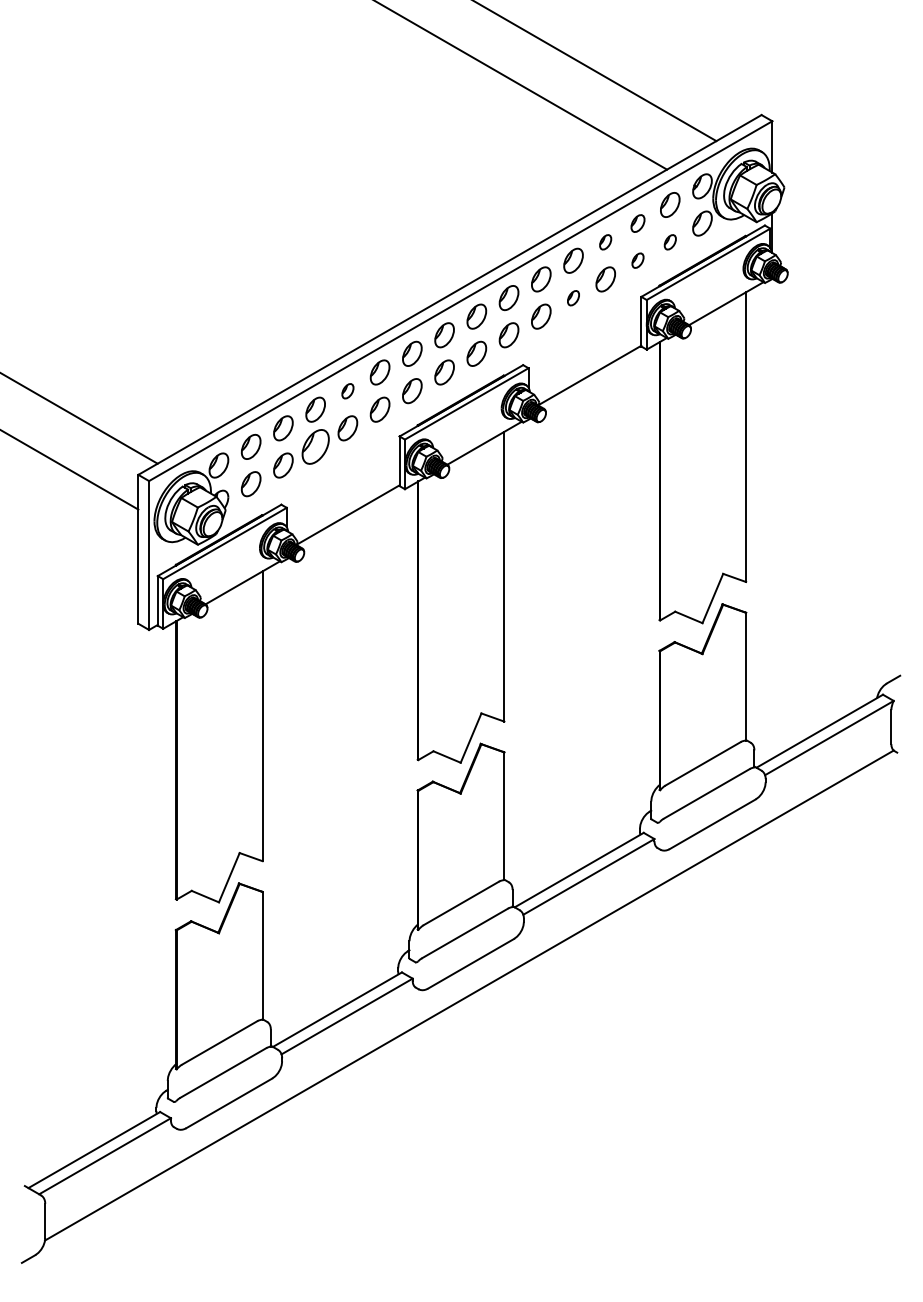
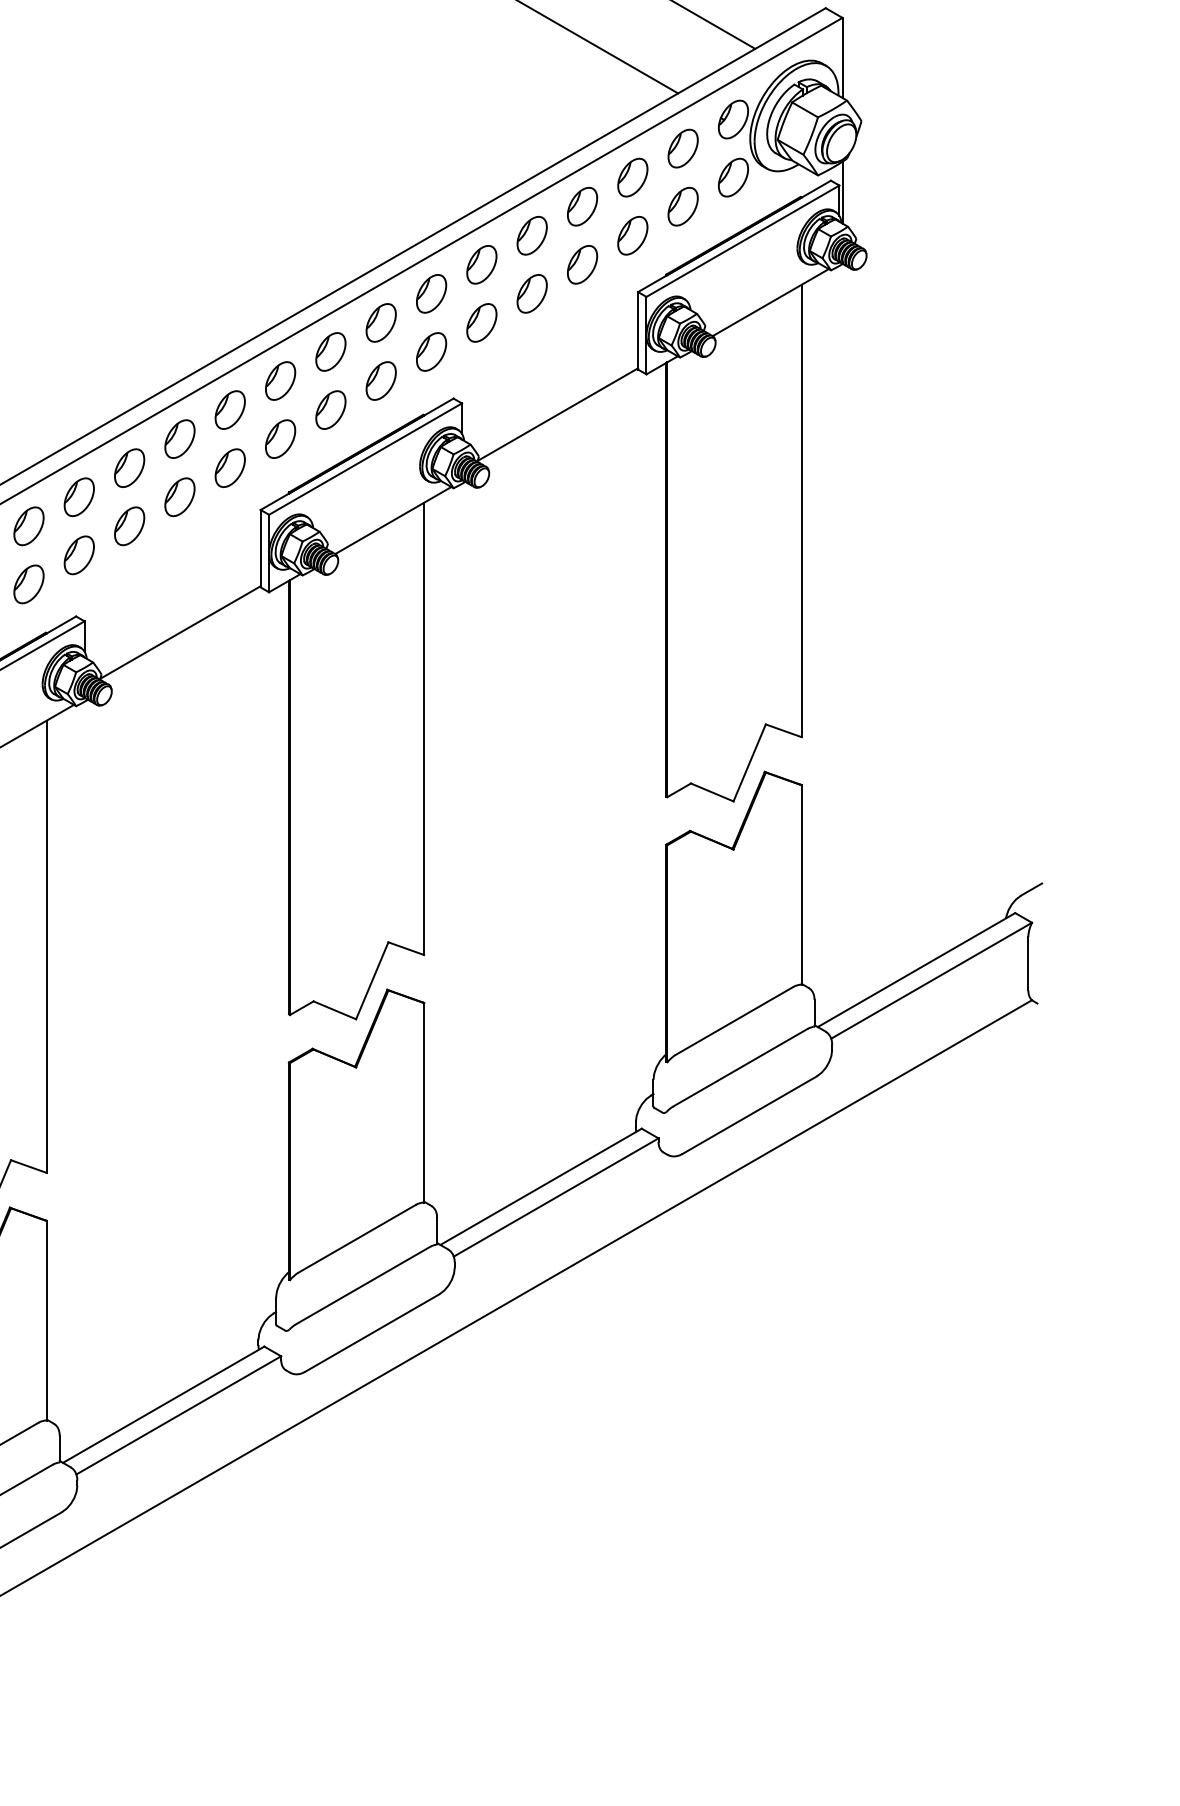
part: (637, 223) -> (632, 177), size x1.43
part: (605, 242) -> (582, 207), size x1.67
part: (670, 242) -> (683, 207), size x1.67
part: (637, 260) -> (632, 235), size x1.67
part: (573, 298) -> (532, 294), size x1.67
part: (347, 391) -> (179, 439), size x1.67
part: (315, 446) -> (129, 525), size x0.71

